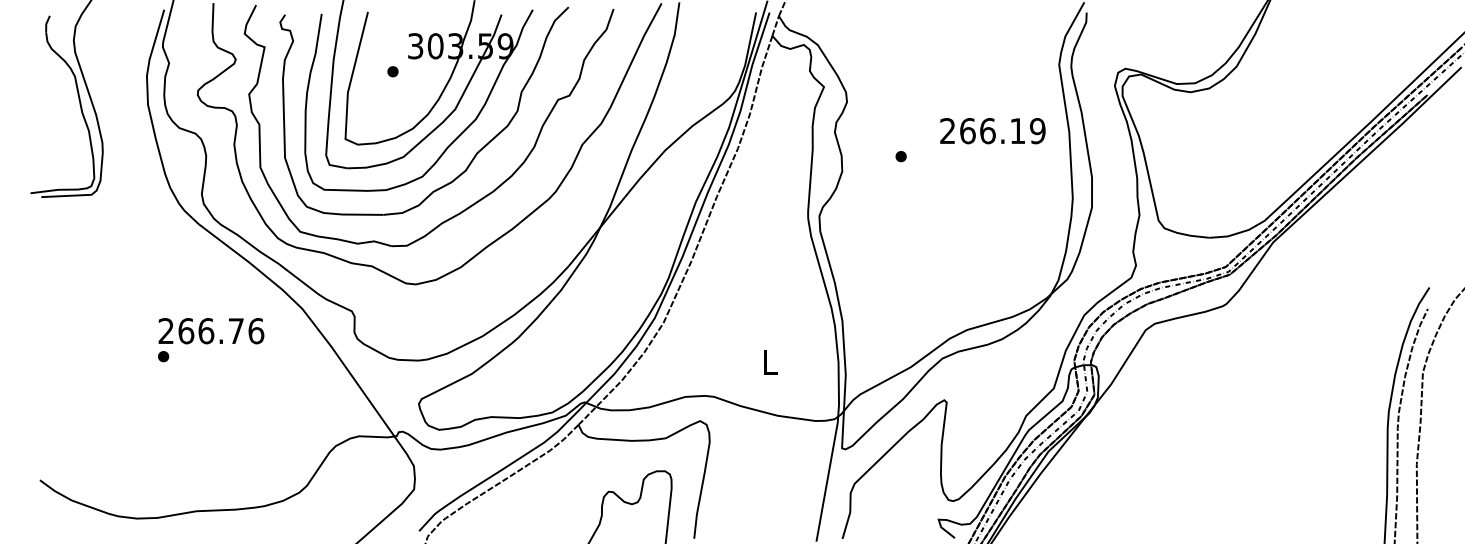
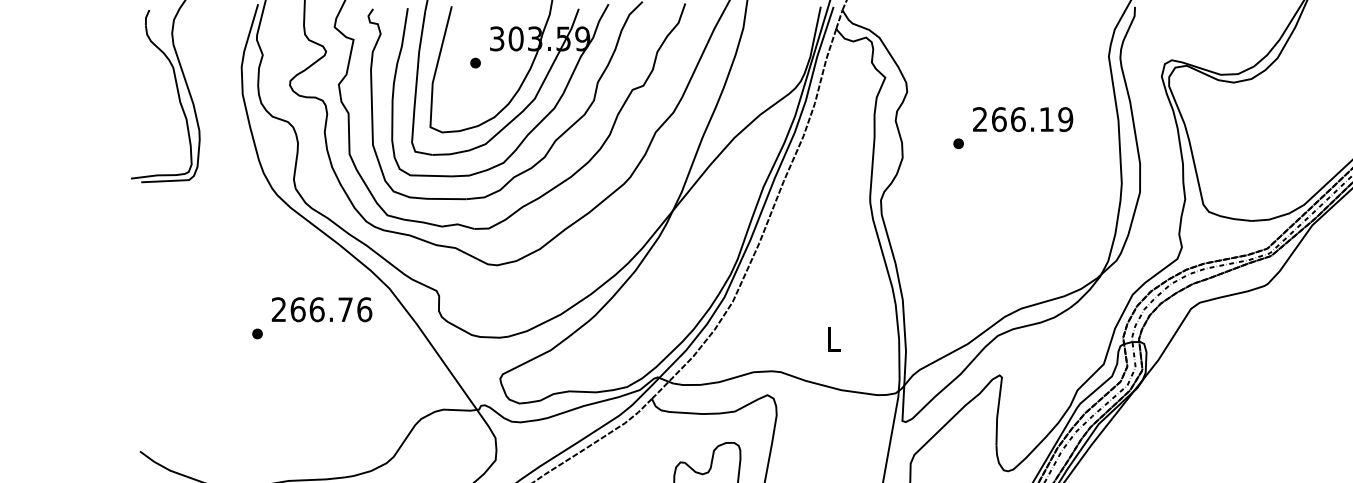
text: (992, 131) -> (1022, 119), moved
text: (211, 331) -> (322, 310), moved

